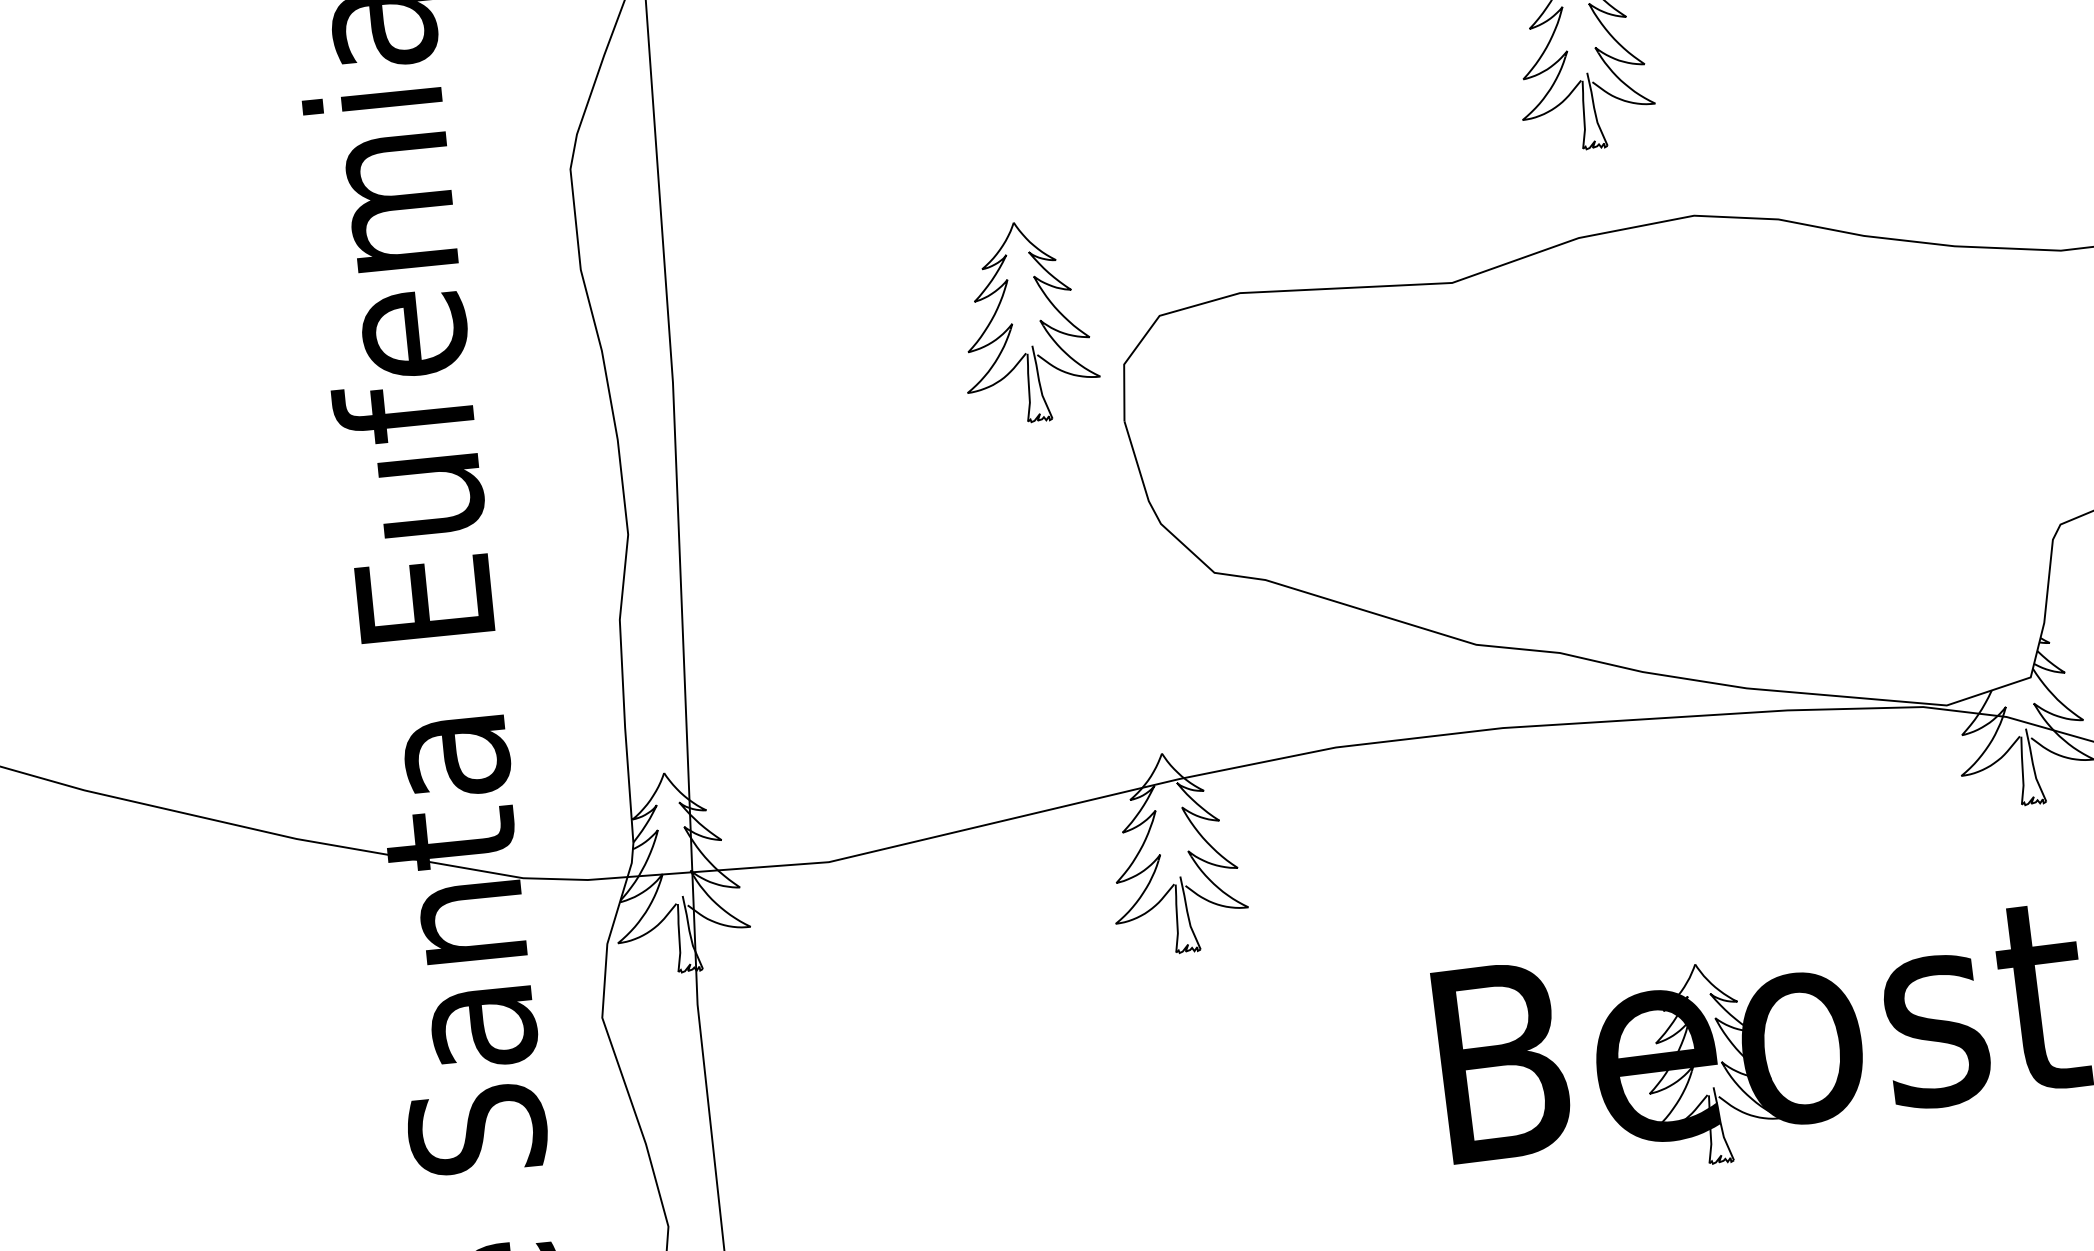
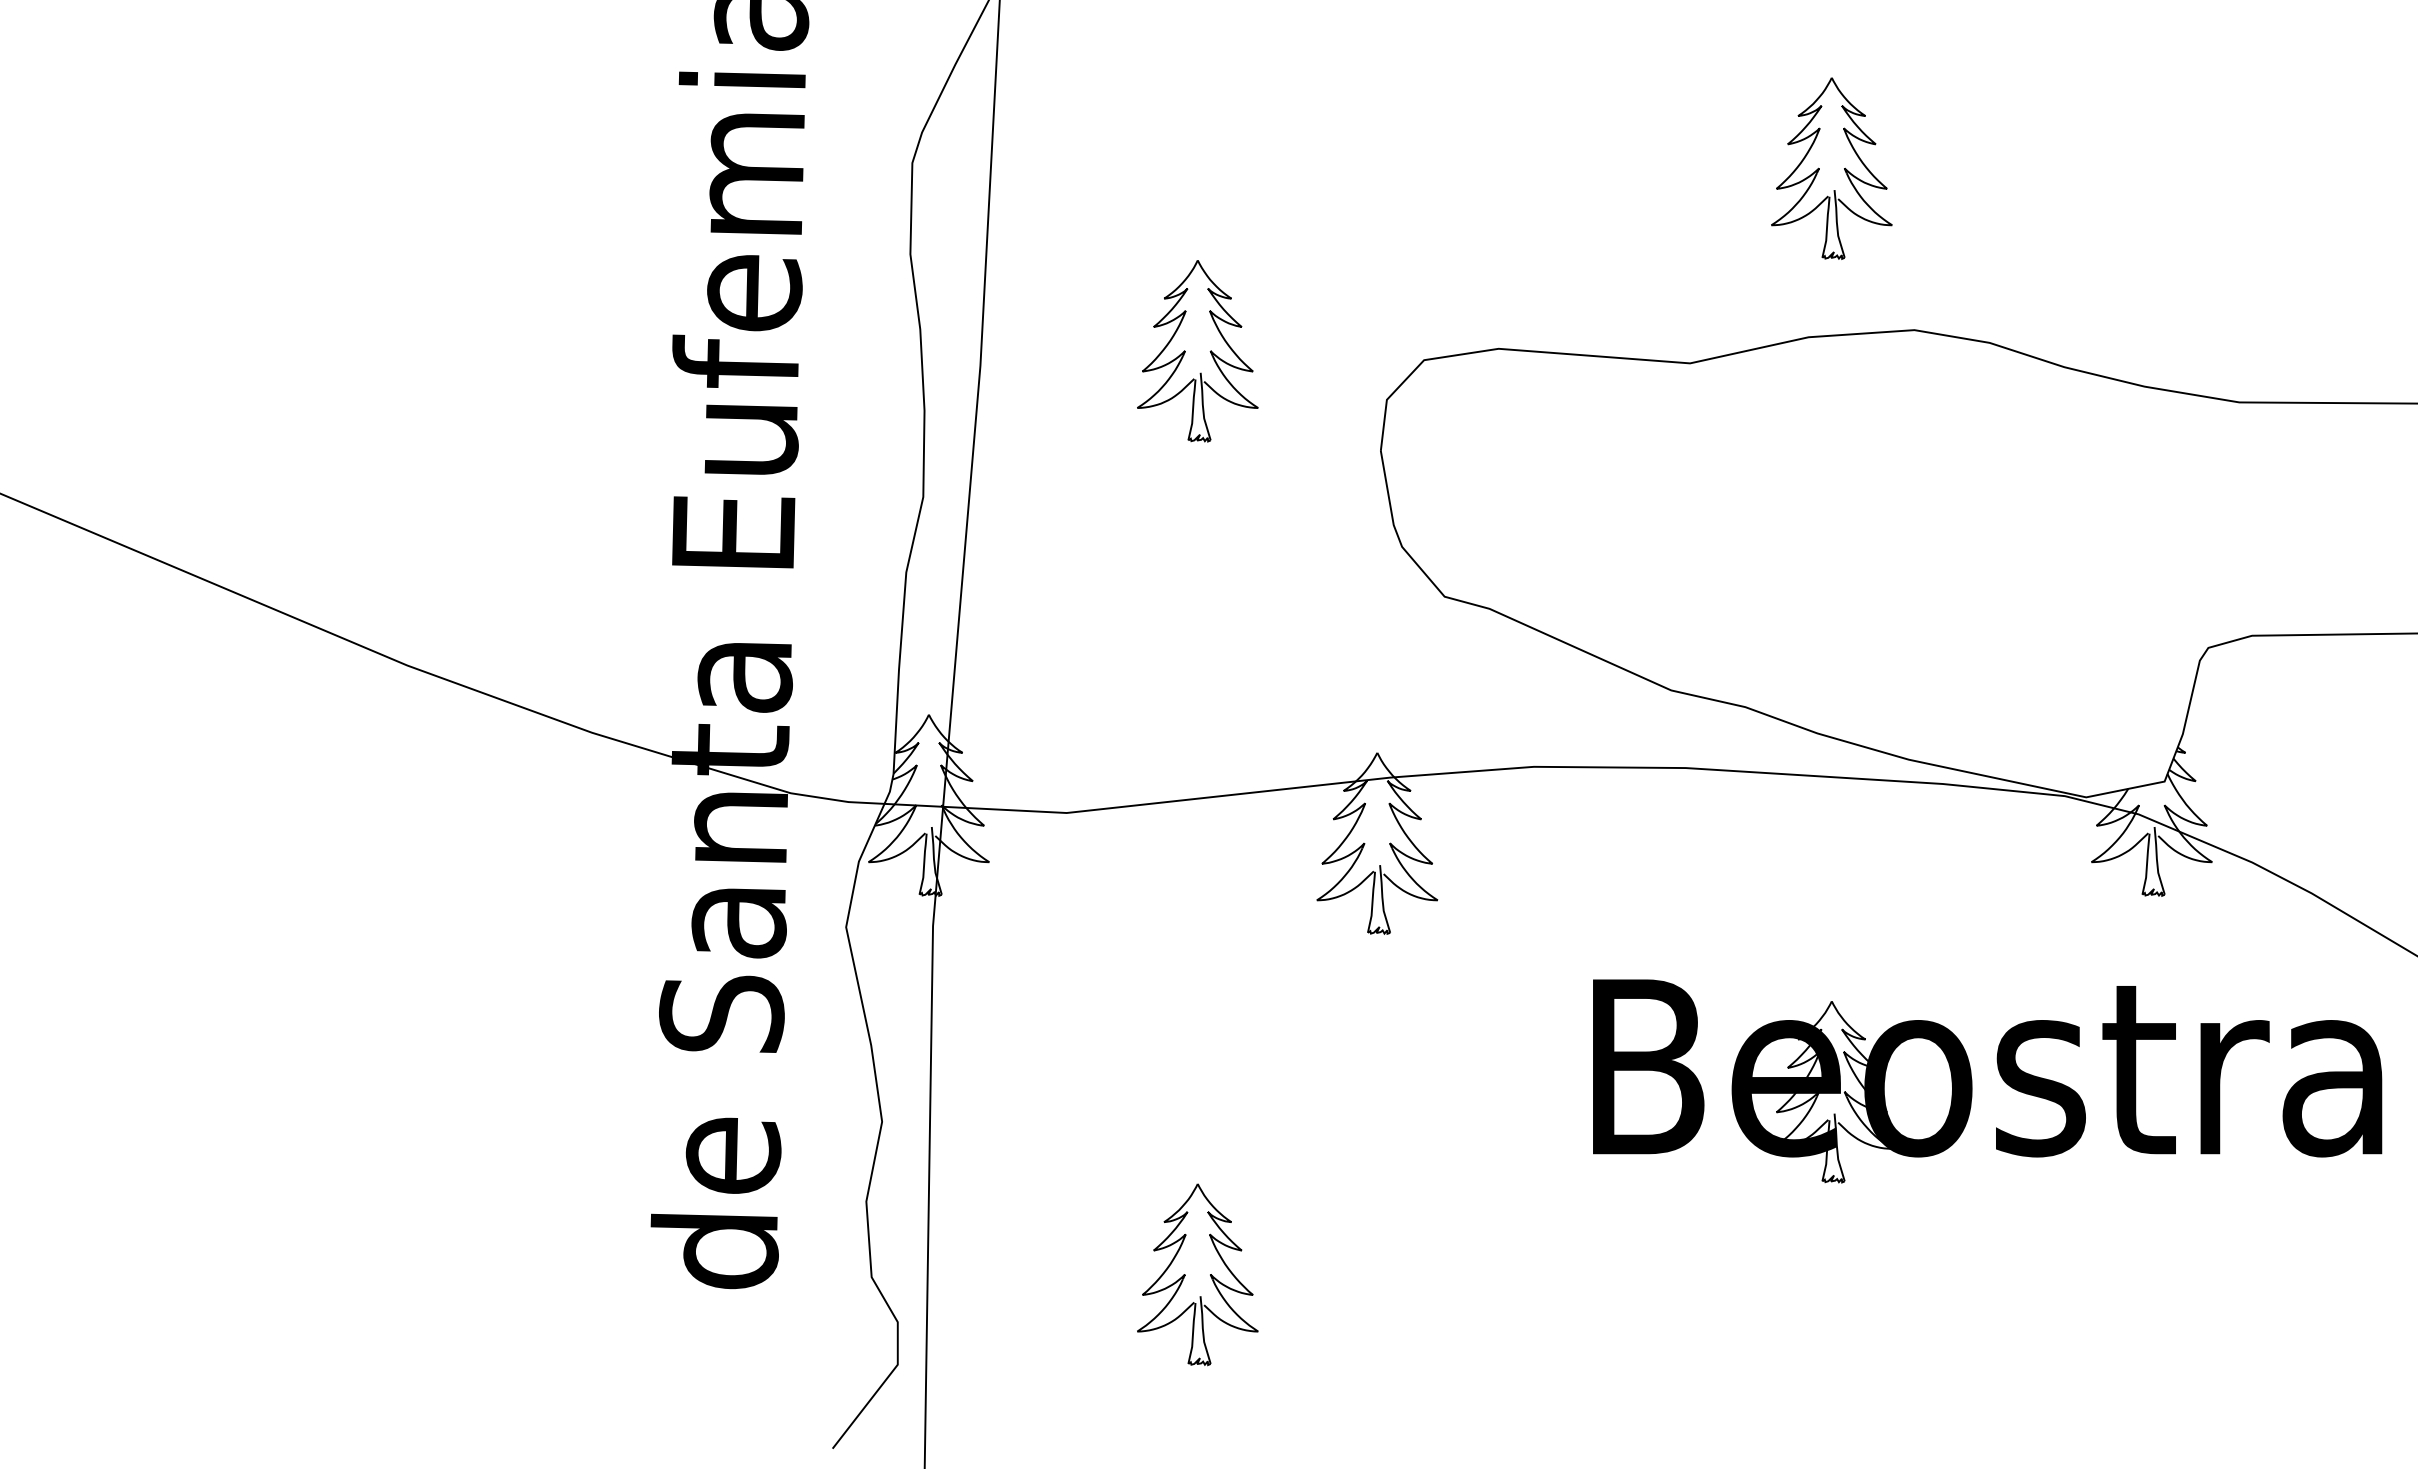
part: (1025, 322) -> (1197, 351), moved

